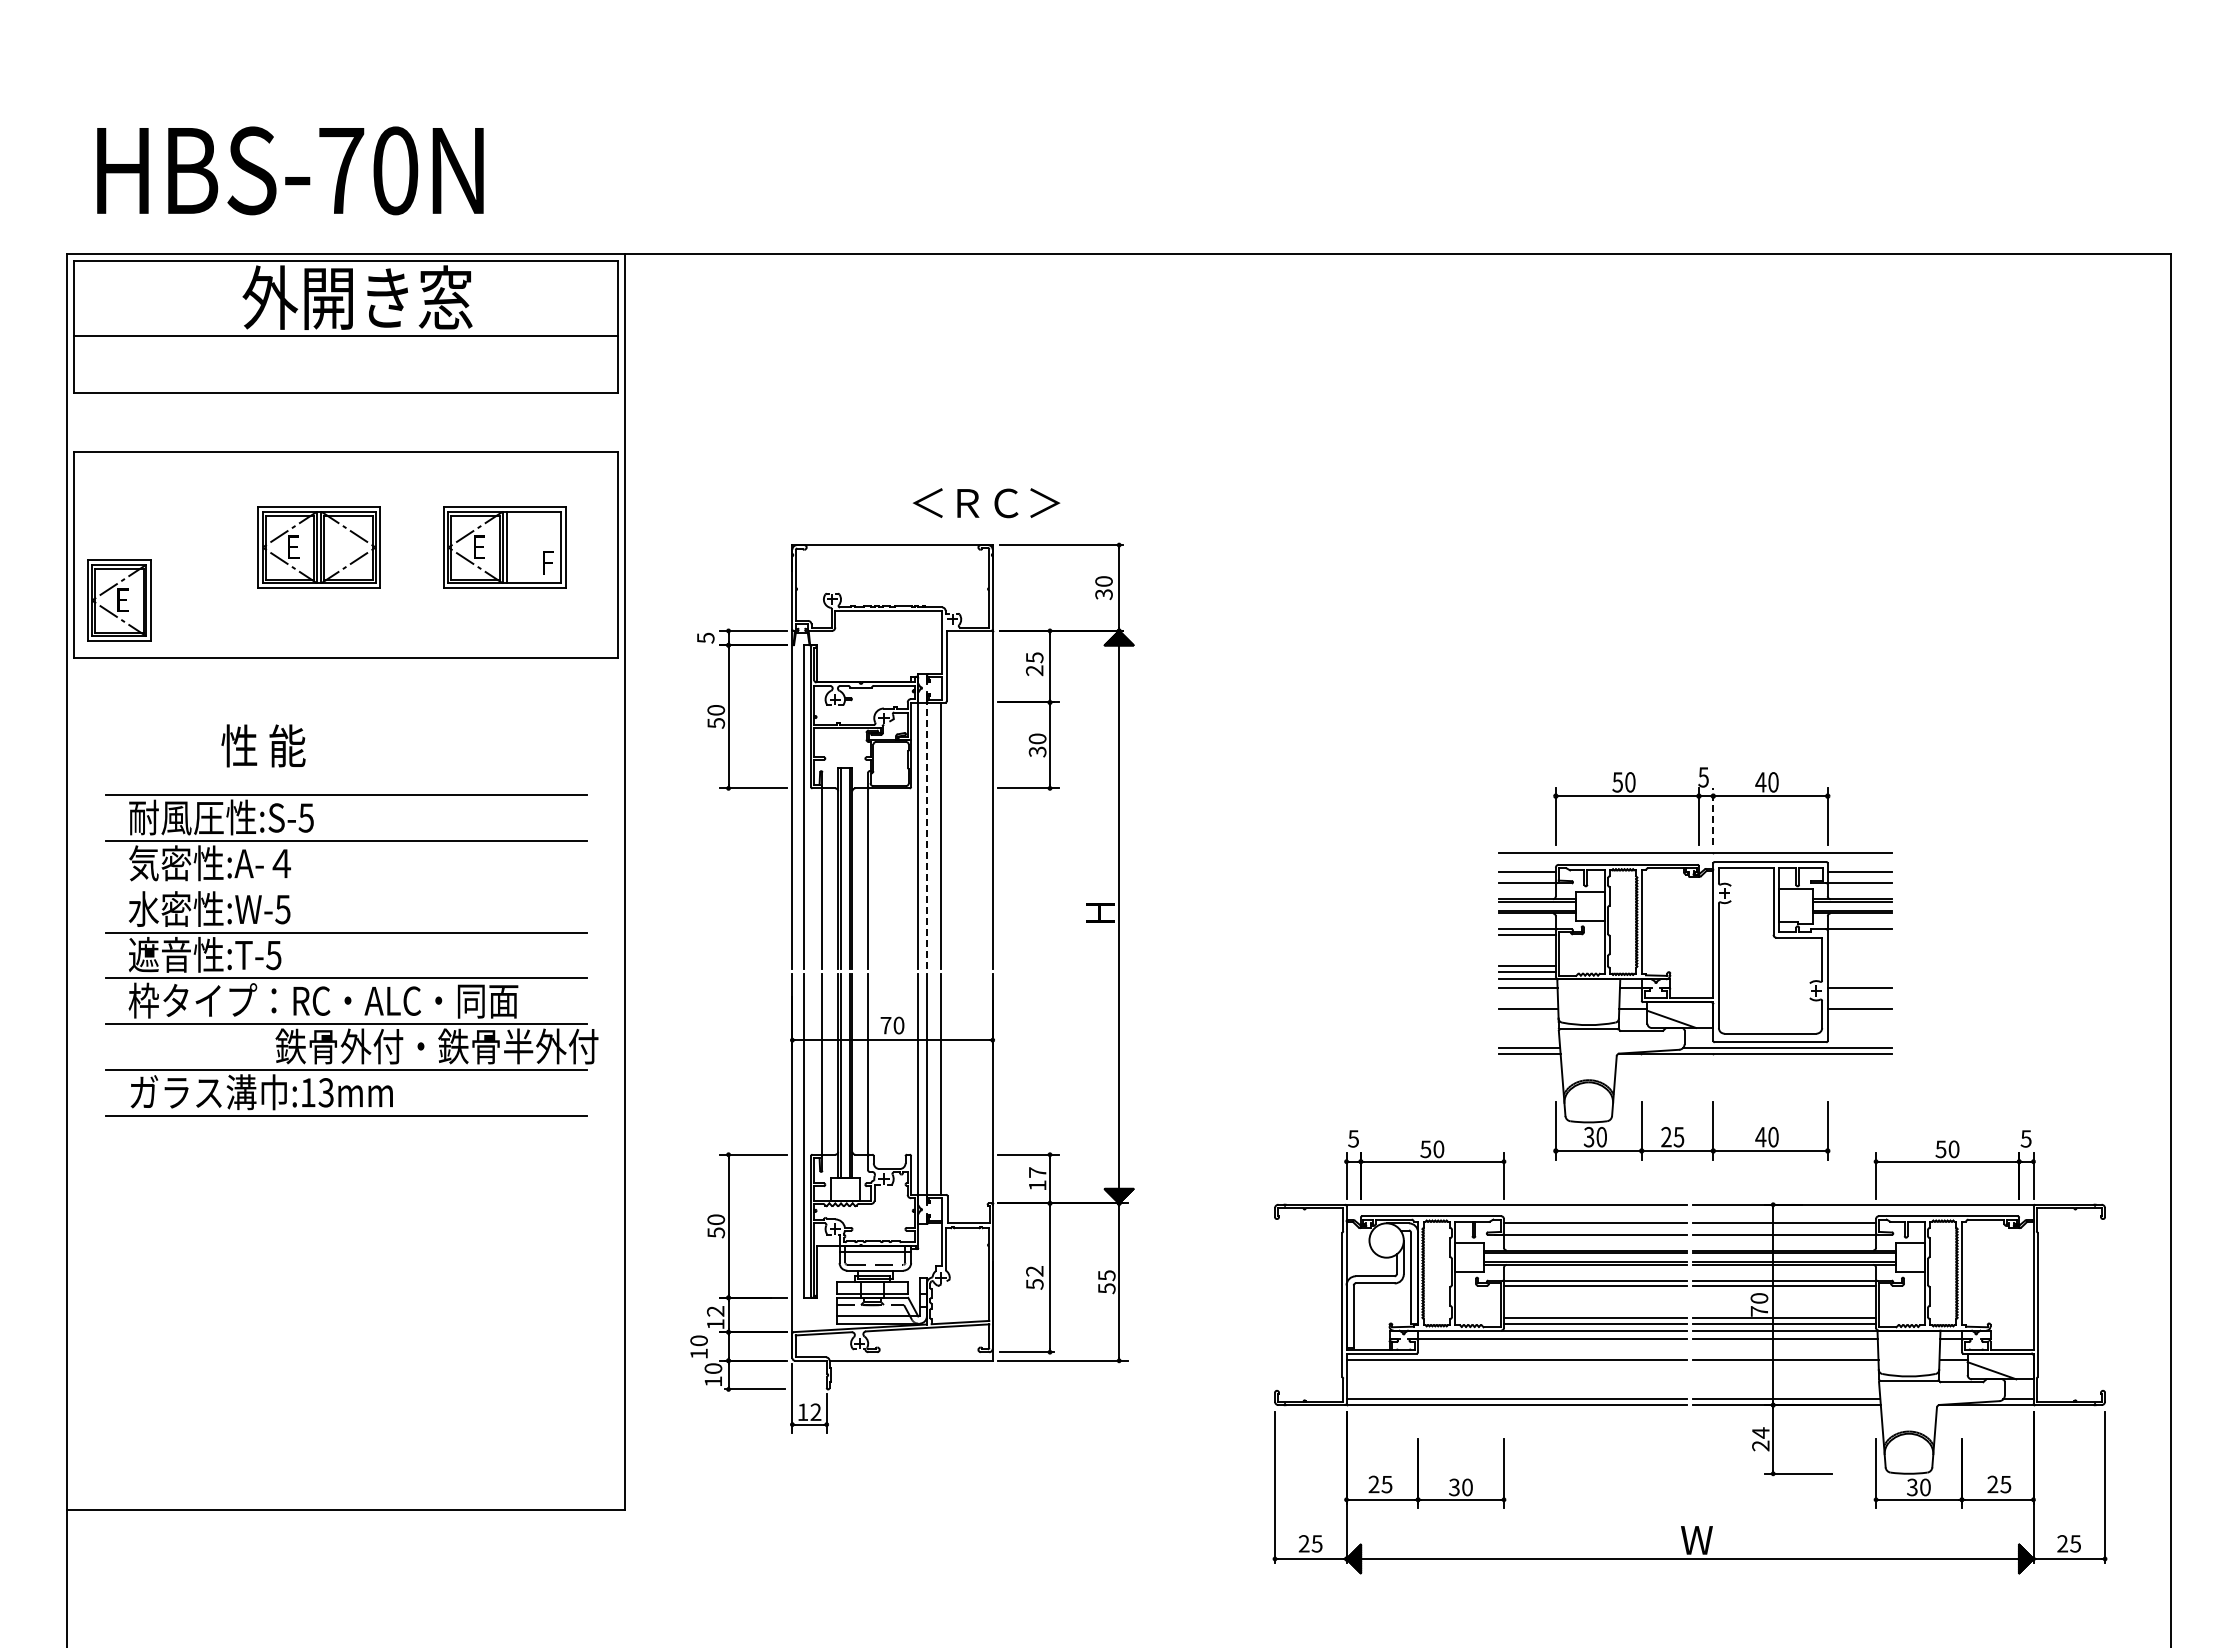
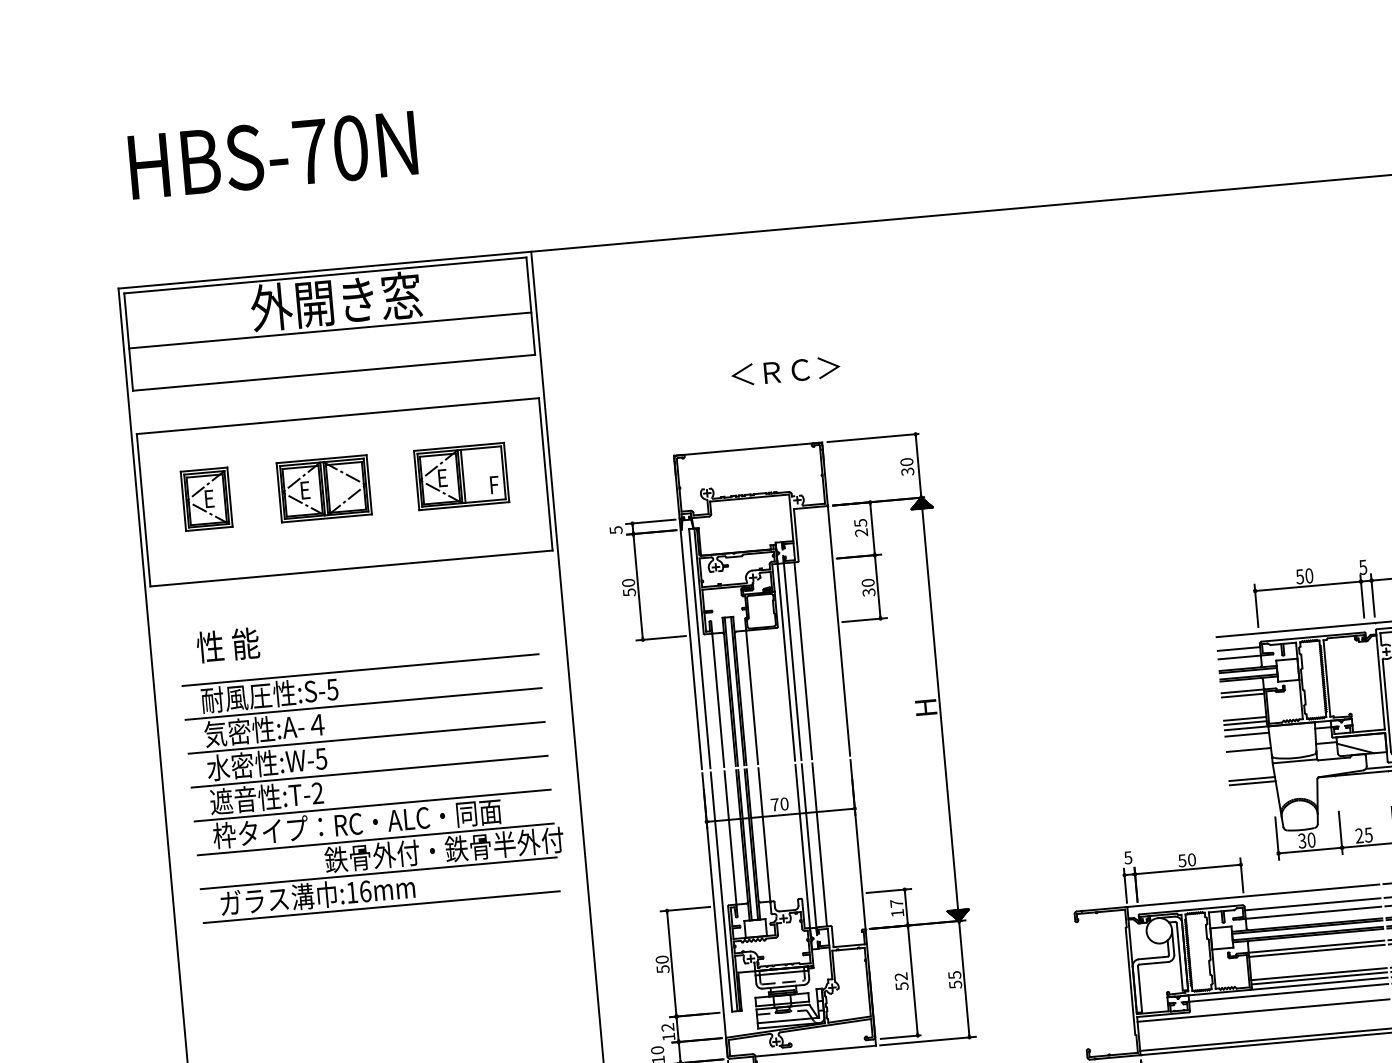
text: (290, 170) -> (273, 154), moved
text: (986, 503) -> (785, 371), moved
part: (119, 600) -> (206, 499), moved
text: (263, 745) -> (228, 644), moved
line: (1713, 816) -> (1373, 595), dashed -> solid
line: (926, 833) -> (792, 660), dashed -> solid
line: (345, 886) -> (366, 737), added
text: (273, 955) -> (317, 793), :T-5 -> :T-2
text: (325, 1092) -> (364, 891), :13mm -> :16mm

